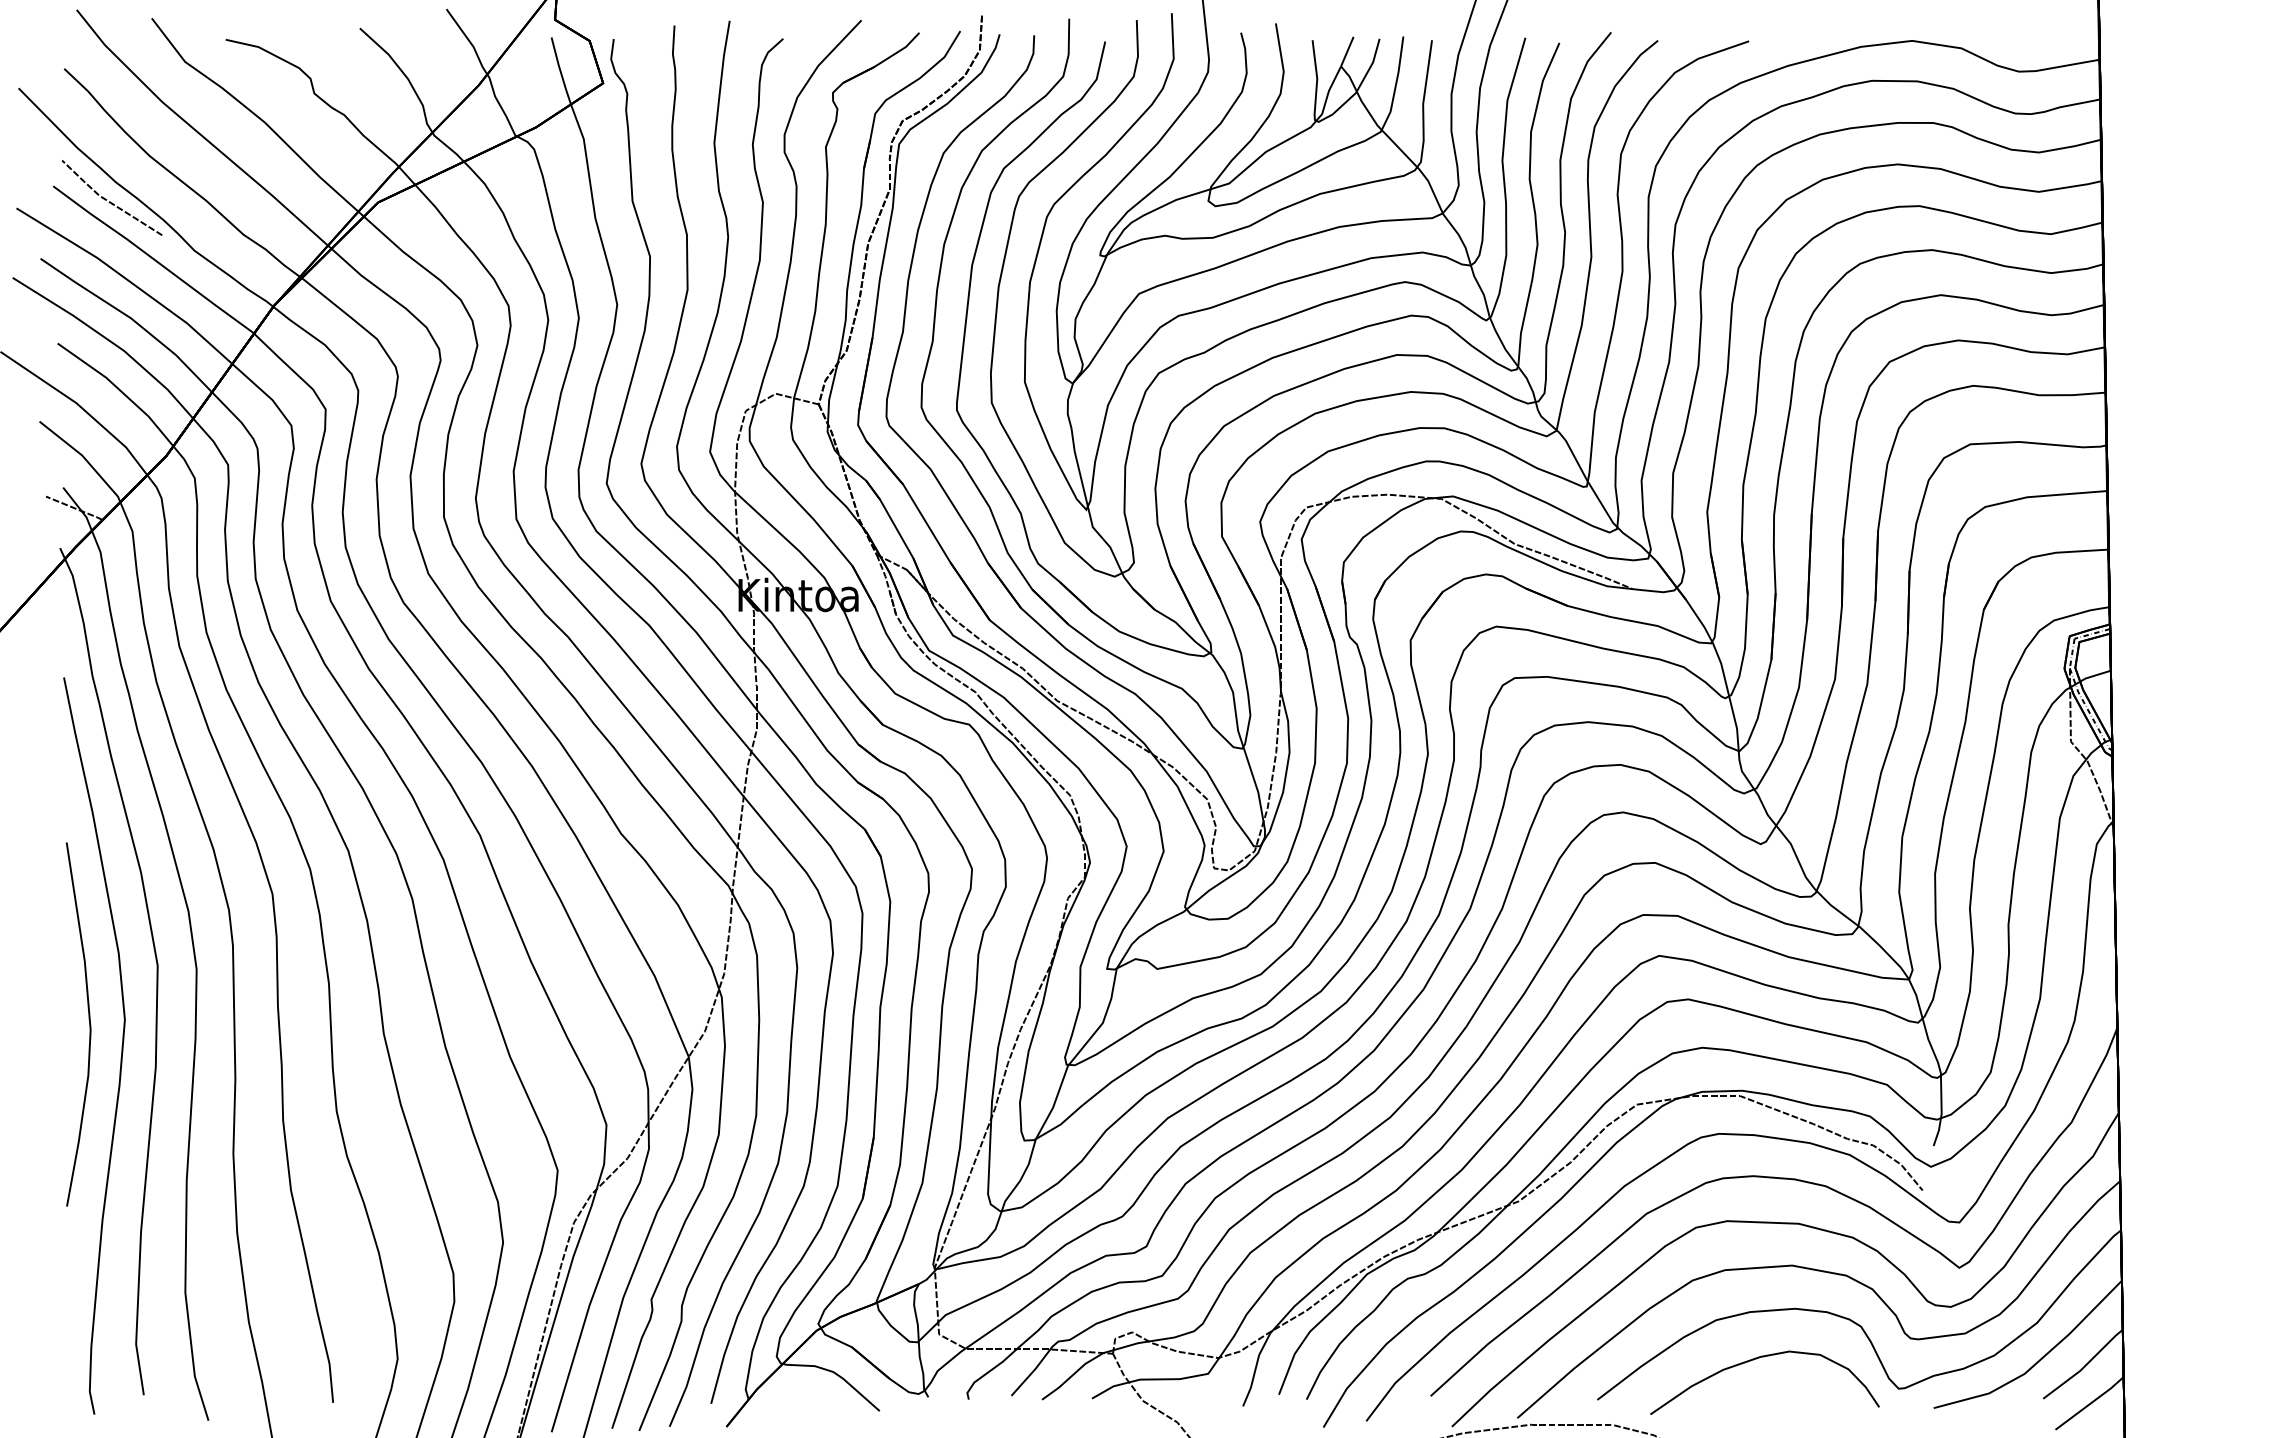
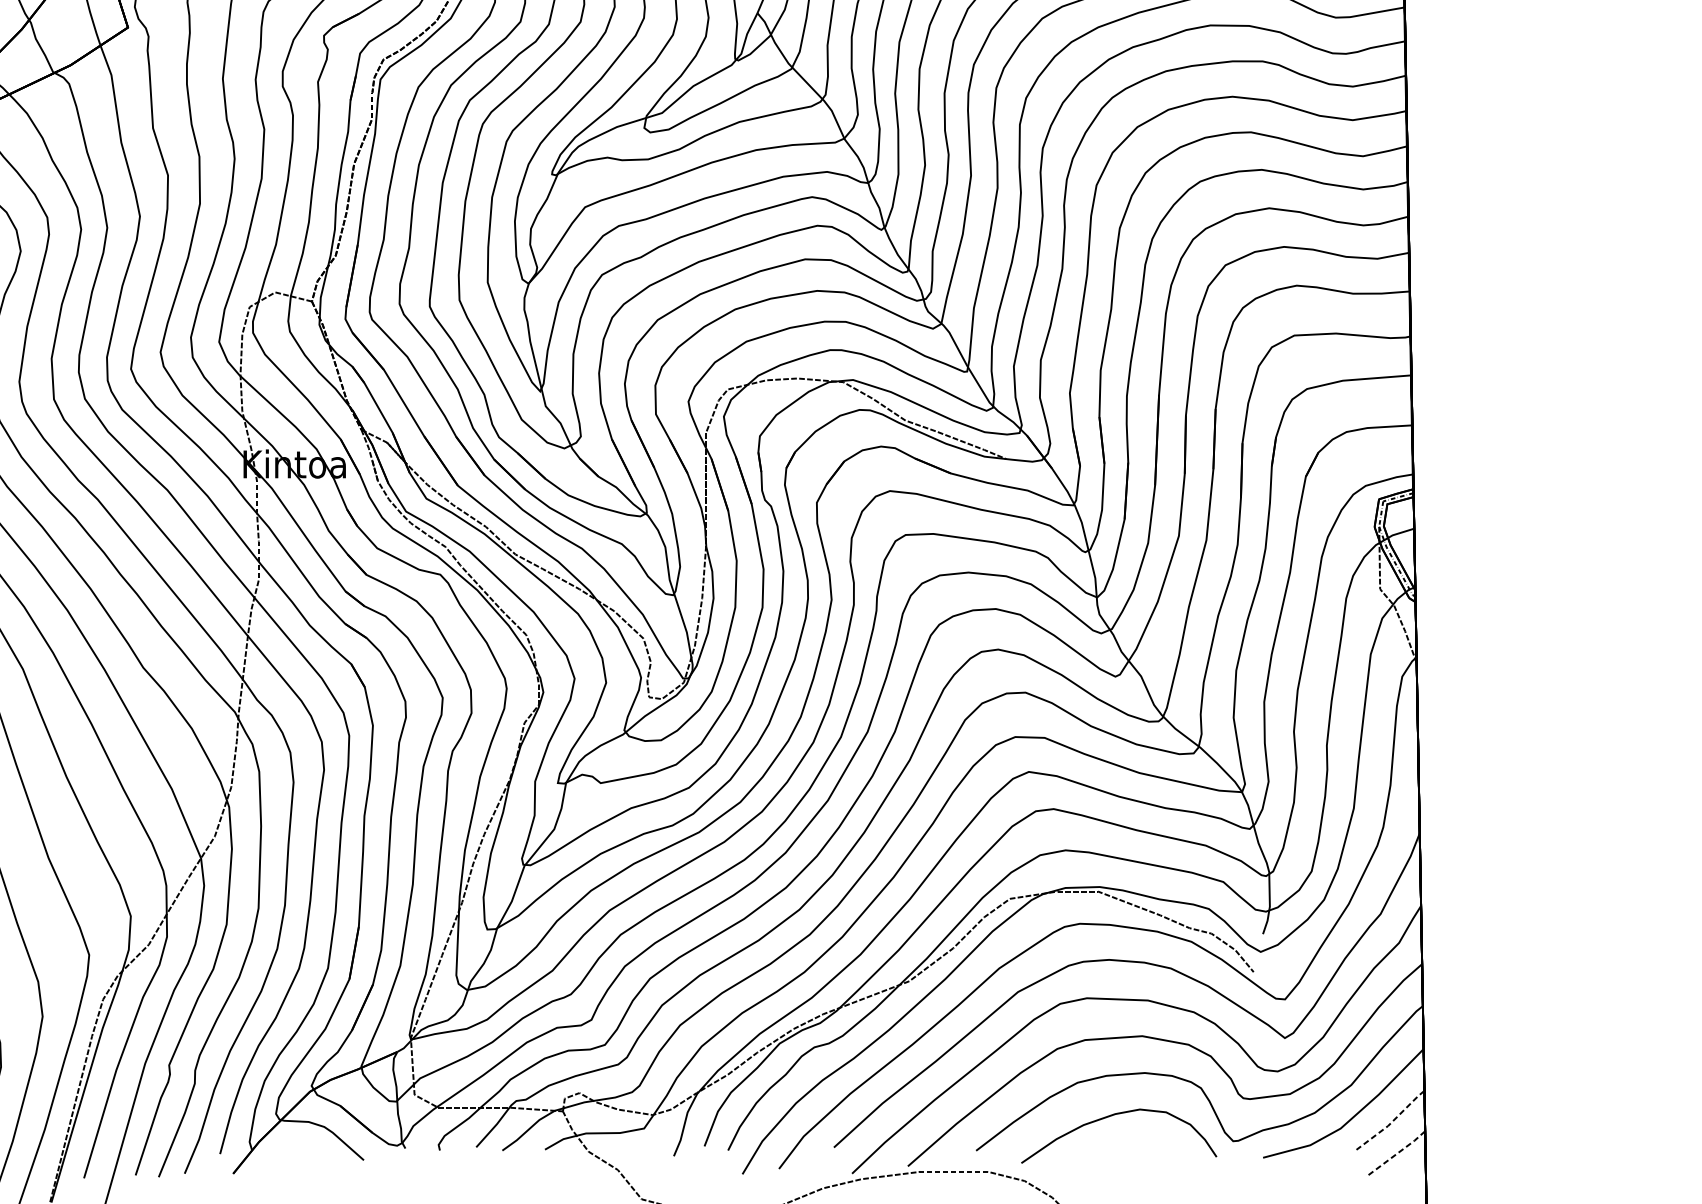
line: (2084, 1366) -> (1391, 1122), solid -> dashed
line: (2090, 1403) -> (1396, 1153), solid -> dashed

